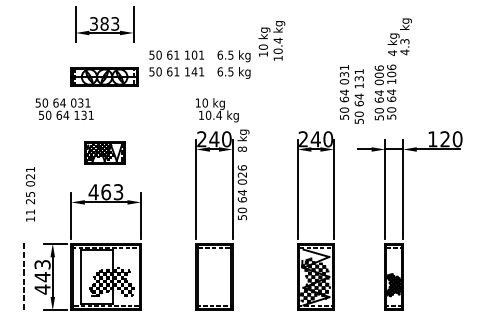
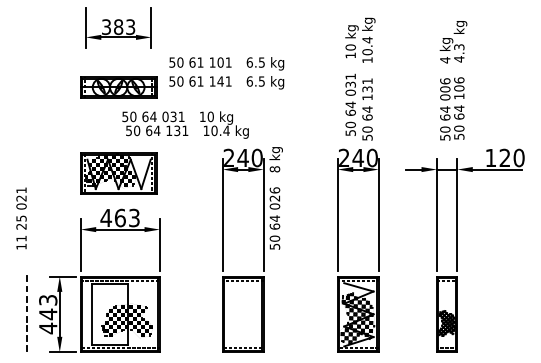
text: (271, 40) -> (360, 39), moved
text: (385, 92) -> (452, 108), moved
text: (351, 93) -> (358, 106), moved
text: (64, 108) -> (155, 123), moved
text: (217, 109) -> (224, 124), moved
part: (104, 152) -> (118, 173), size x1.67
text: (30, 194) -> (21, 218), moved

